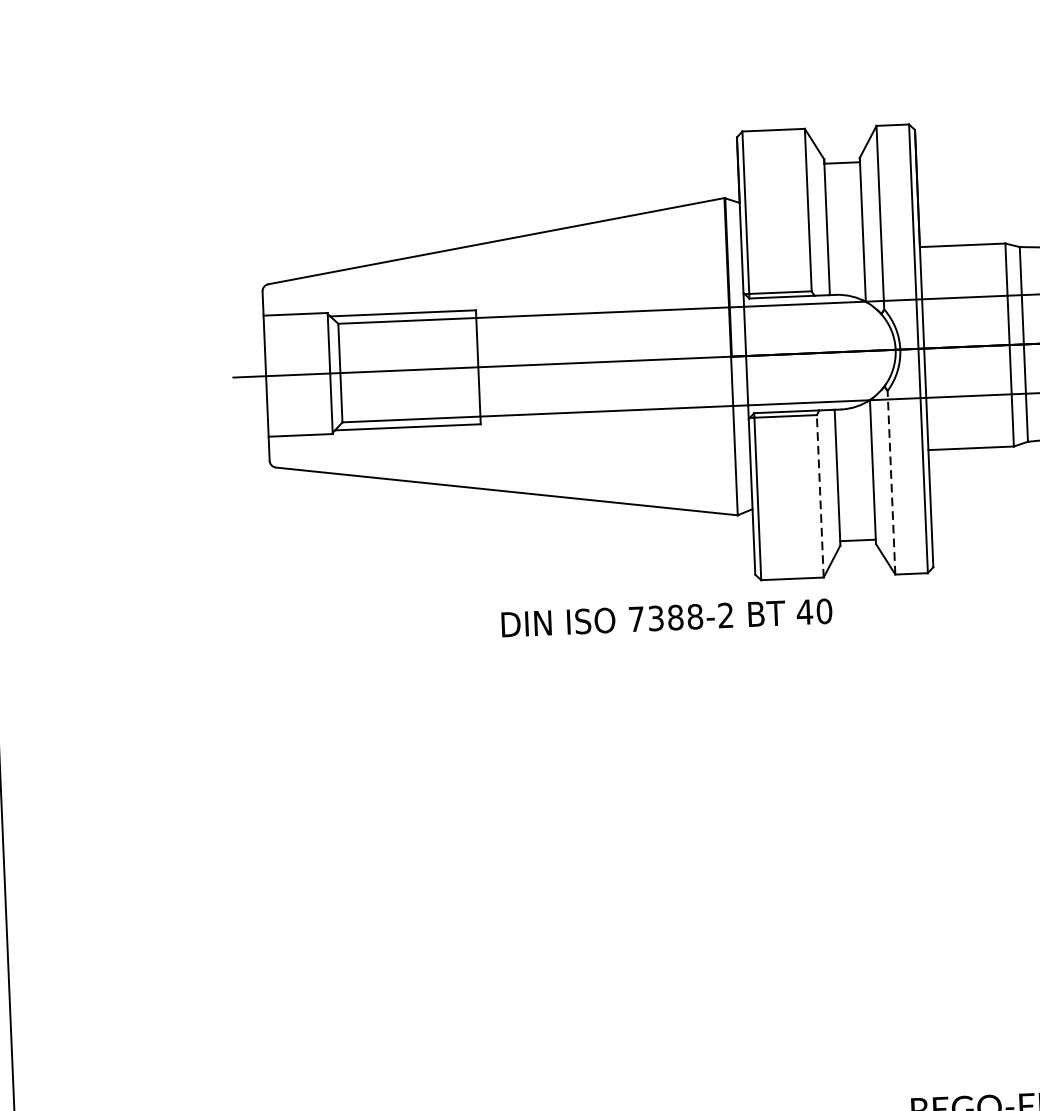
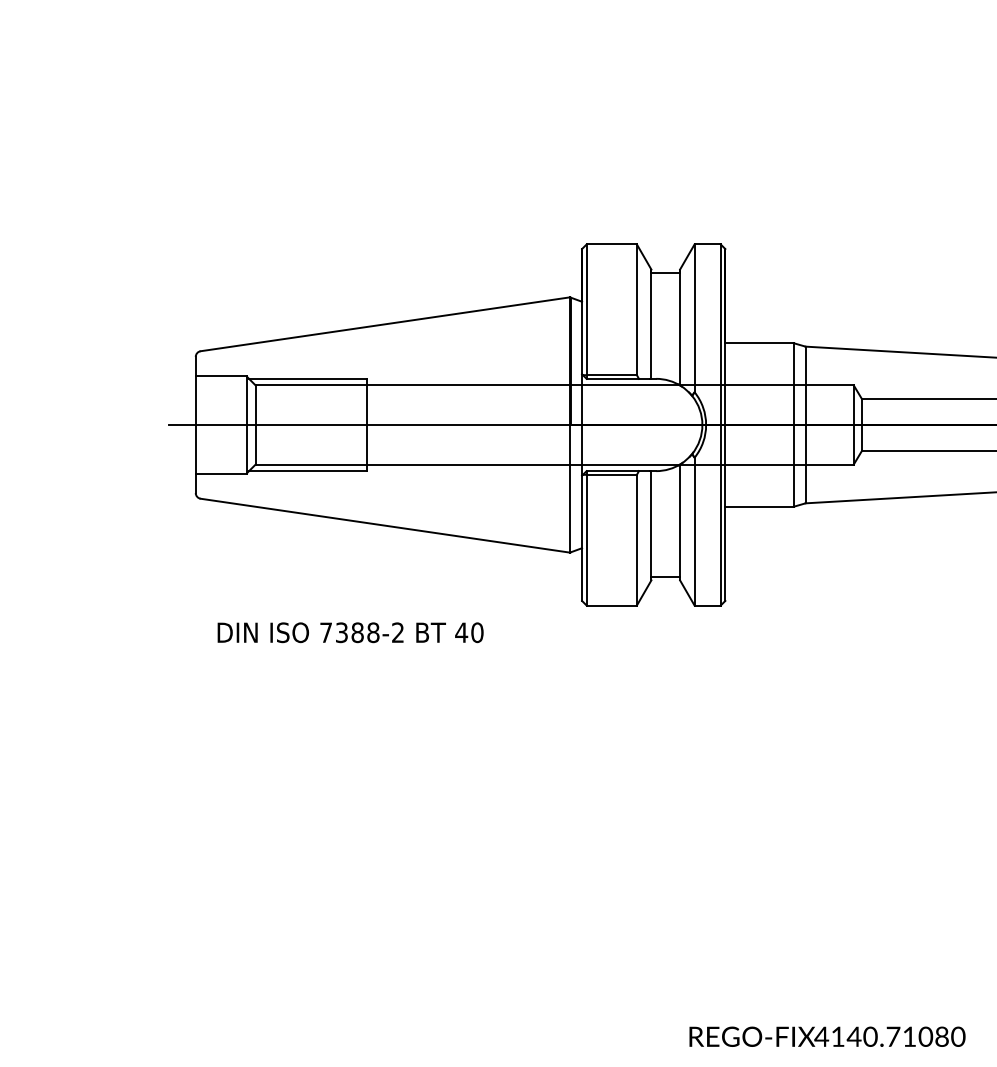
line: (891, 482) -> (694, 531), dashed -> solid
line: (819, 495) -> (636, 539), dashed -> solid
text: (666, 617) -> (350, 632), moved

